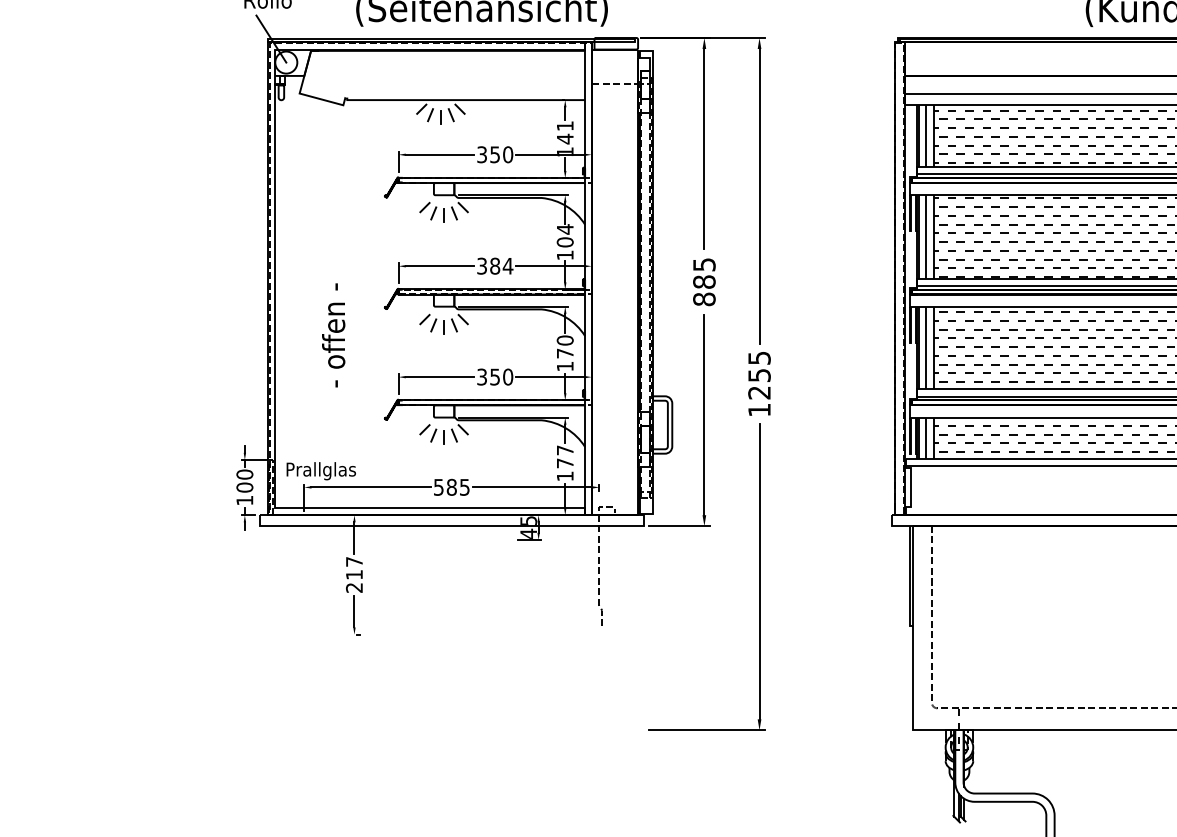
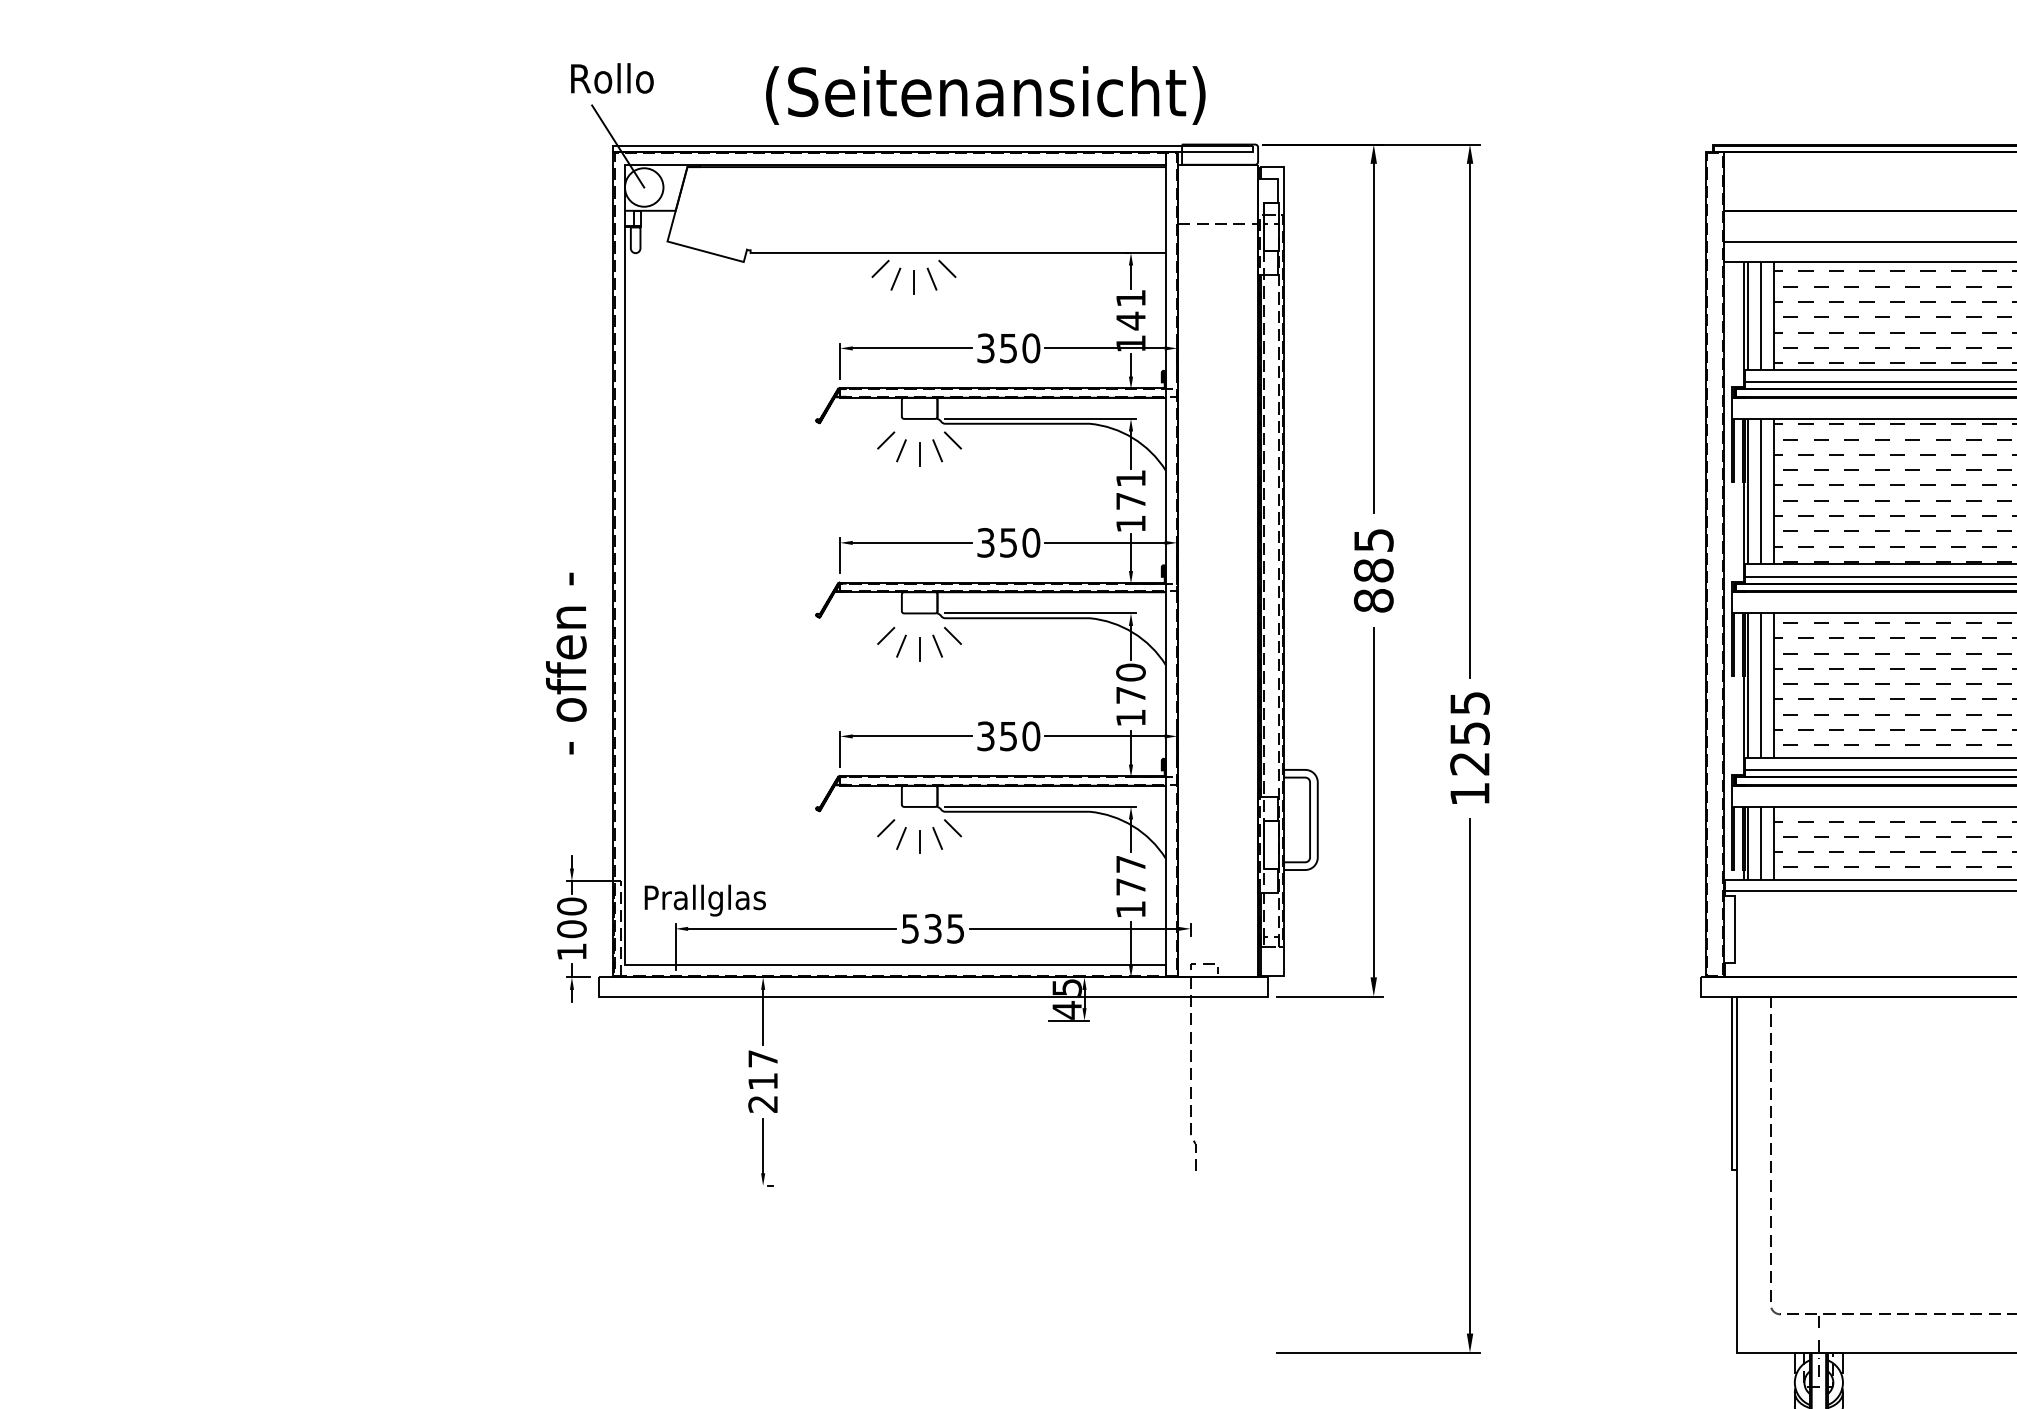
text: (564, 235) -> (1129, 489), 104 -> 171
text: (501, 265) -> (1019, 541), 384 -> 350
text: (333, 335) -> (566, 663), moved
text: (451, 487) -> (932, 929), 585 -> 535

